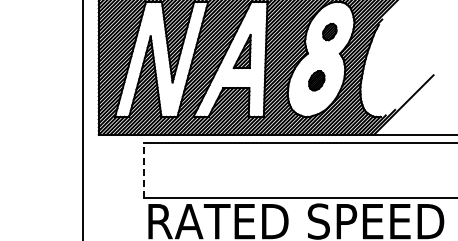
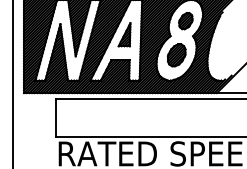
part: (329, 31) -> (185, 20), size x1.43
part: (316, 80) -> (176, 55), size x1.67
line: (144, 170) -> (56, 118), dashed -> solid

